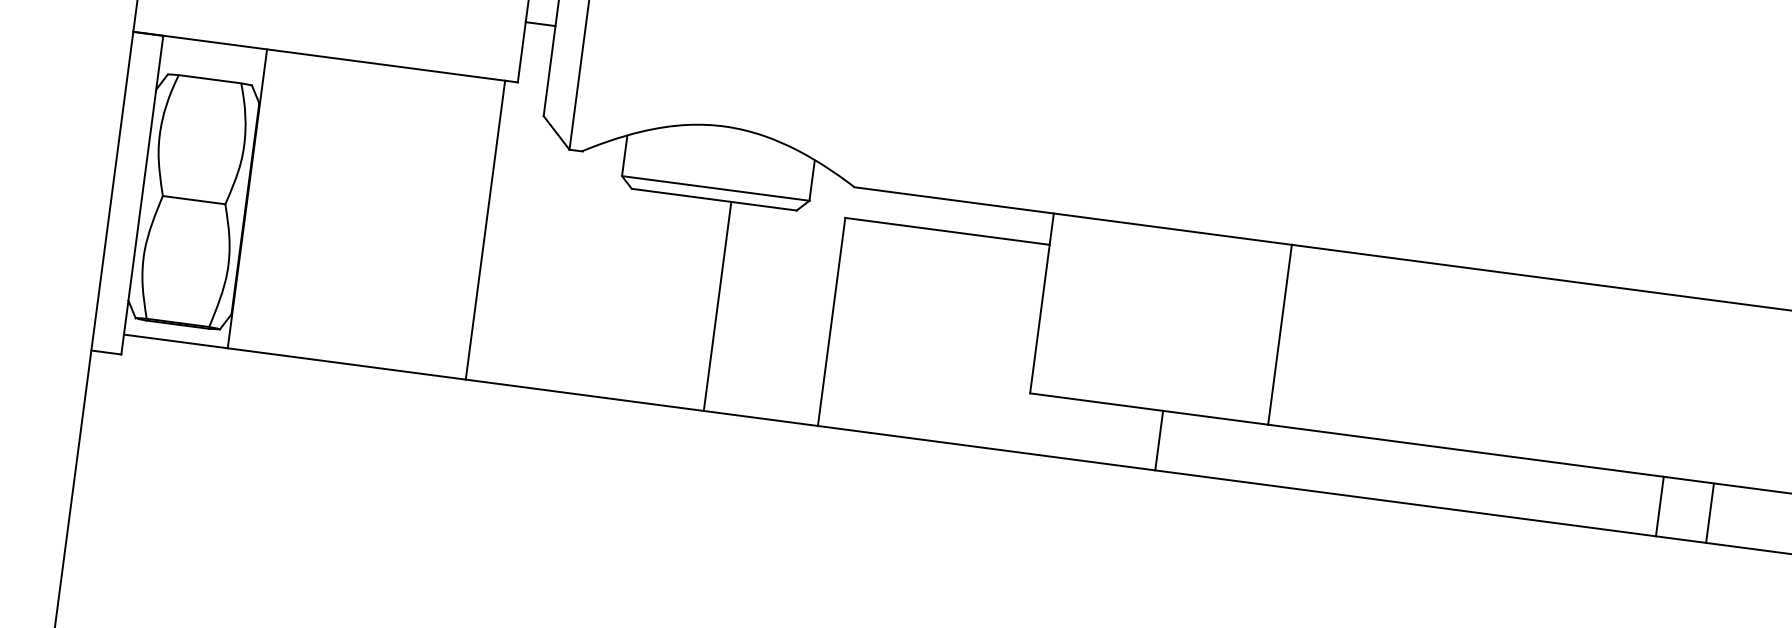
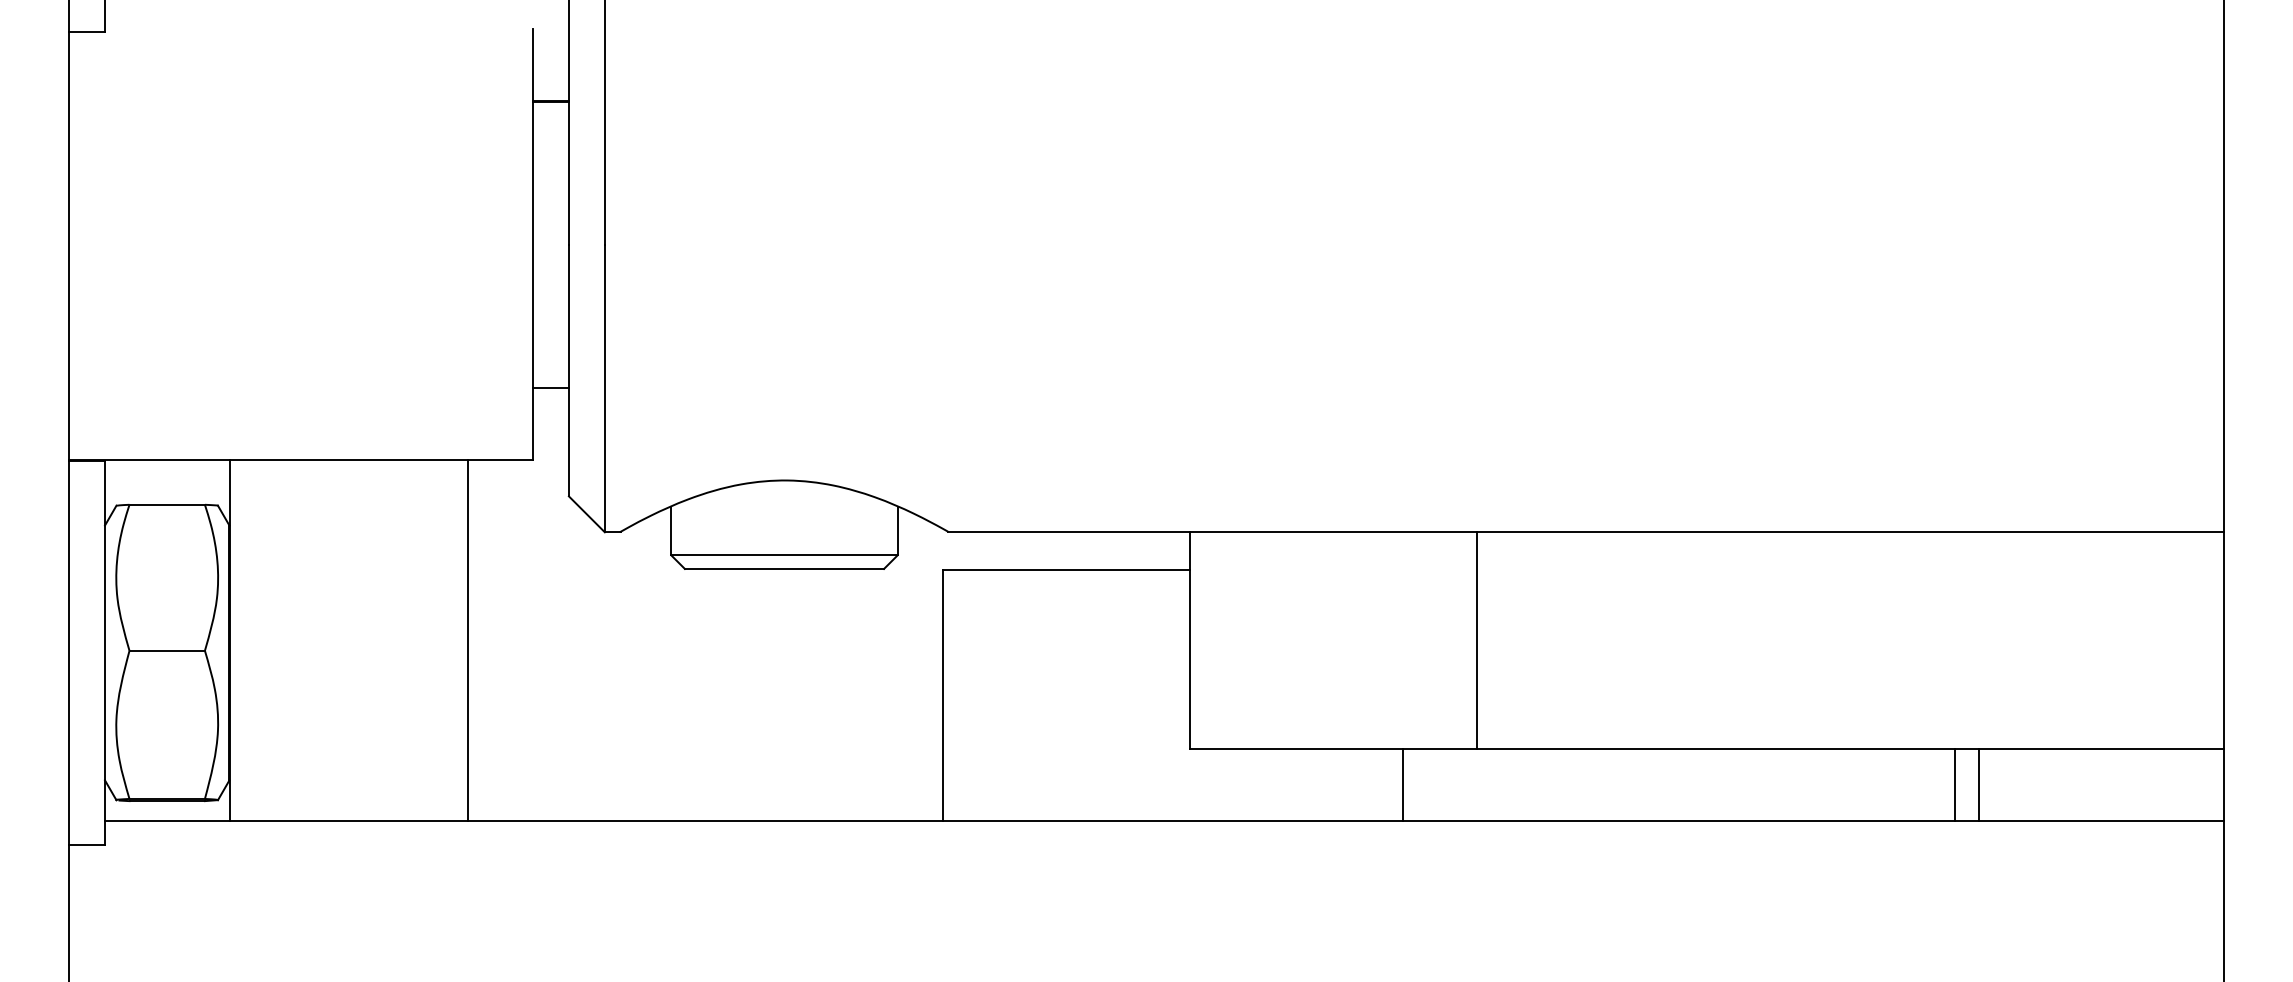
line: (485, 229) -> (467, 640), moved
line: (718, 305) -> (805, 694), removed
line: (1159, 440) -> (1403, 785), moved
line: (1710, 513) -> (1979, 785), moved

